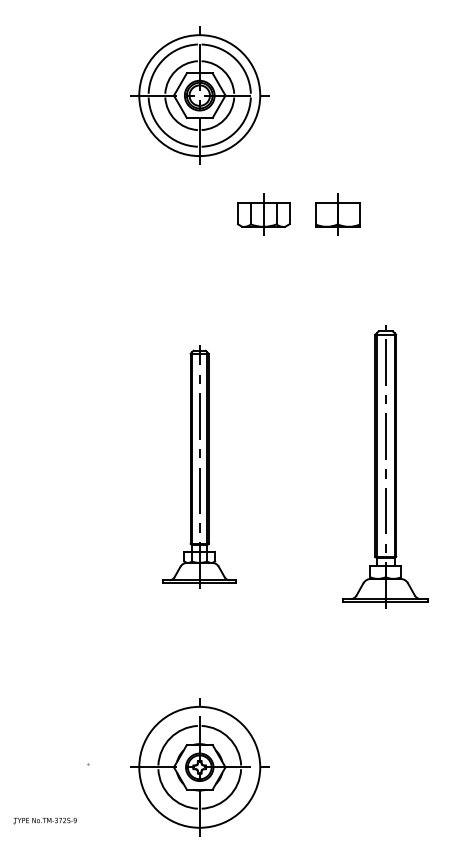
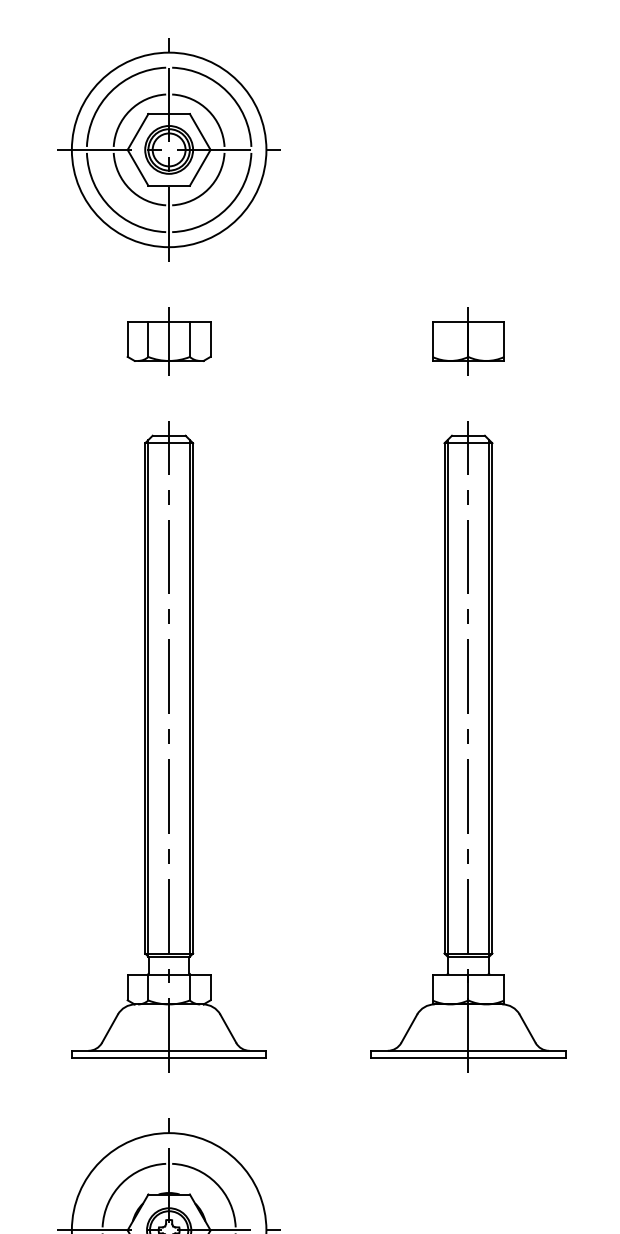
part: (263, 214) -> (168, 341), moved
part: (337, 214) -> (467, 341), moved
part: (199, 466) -> (168, 746), size x1.67
part: (385, 466) -> (467, 746), size x1.43

